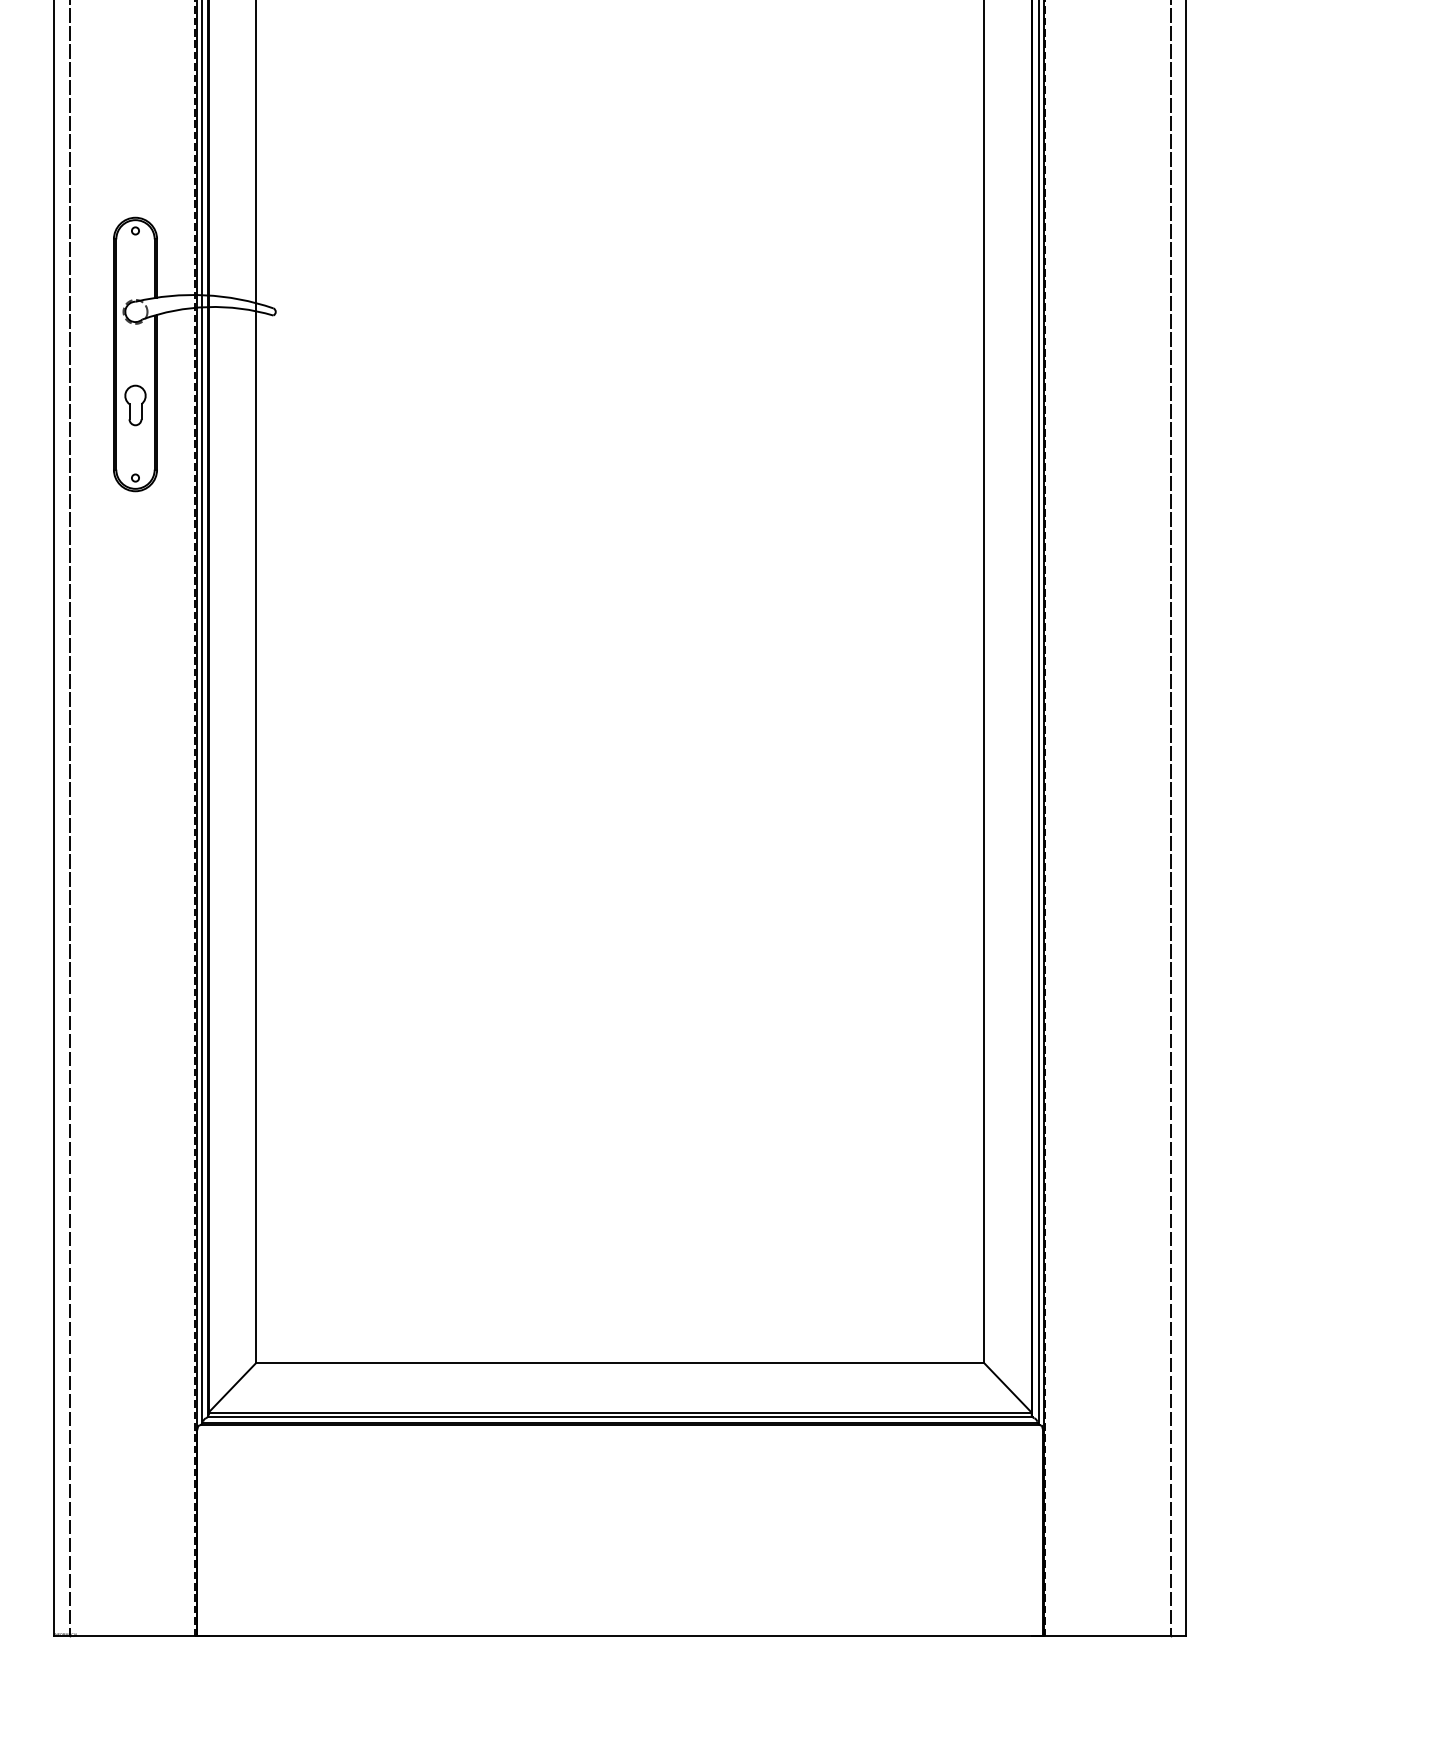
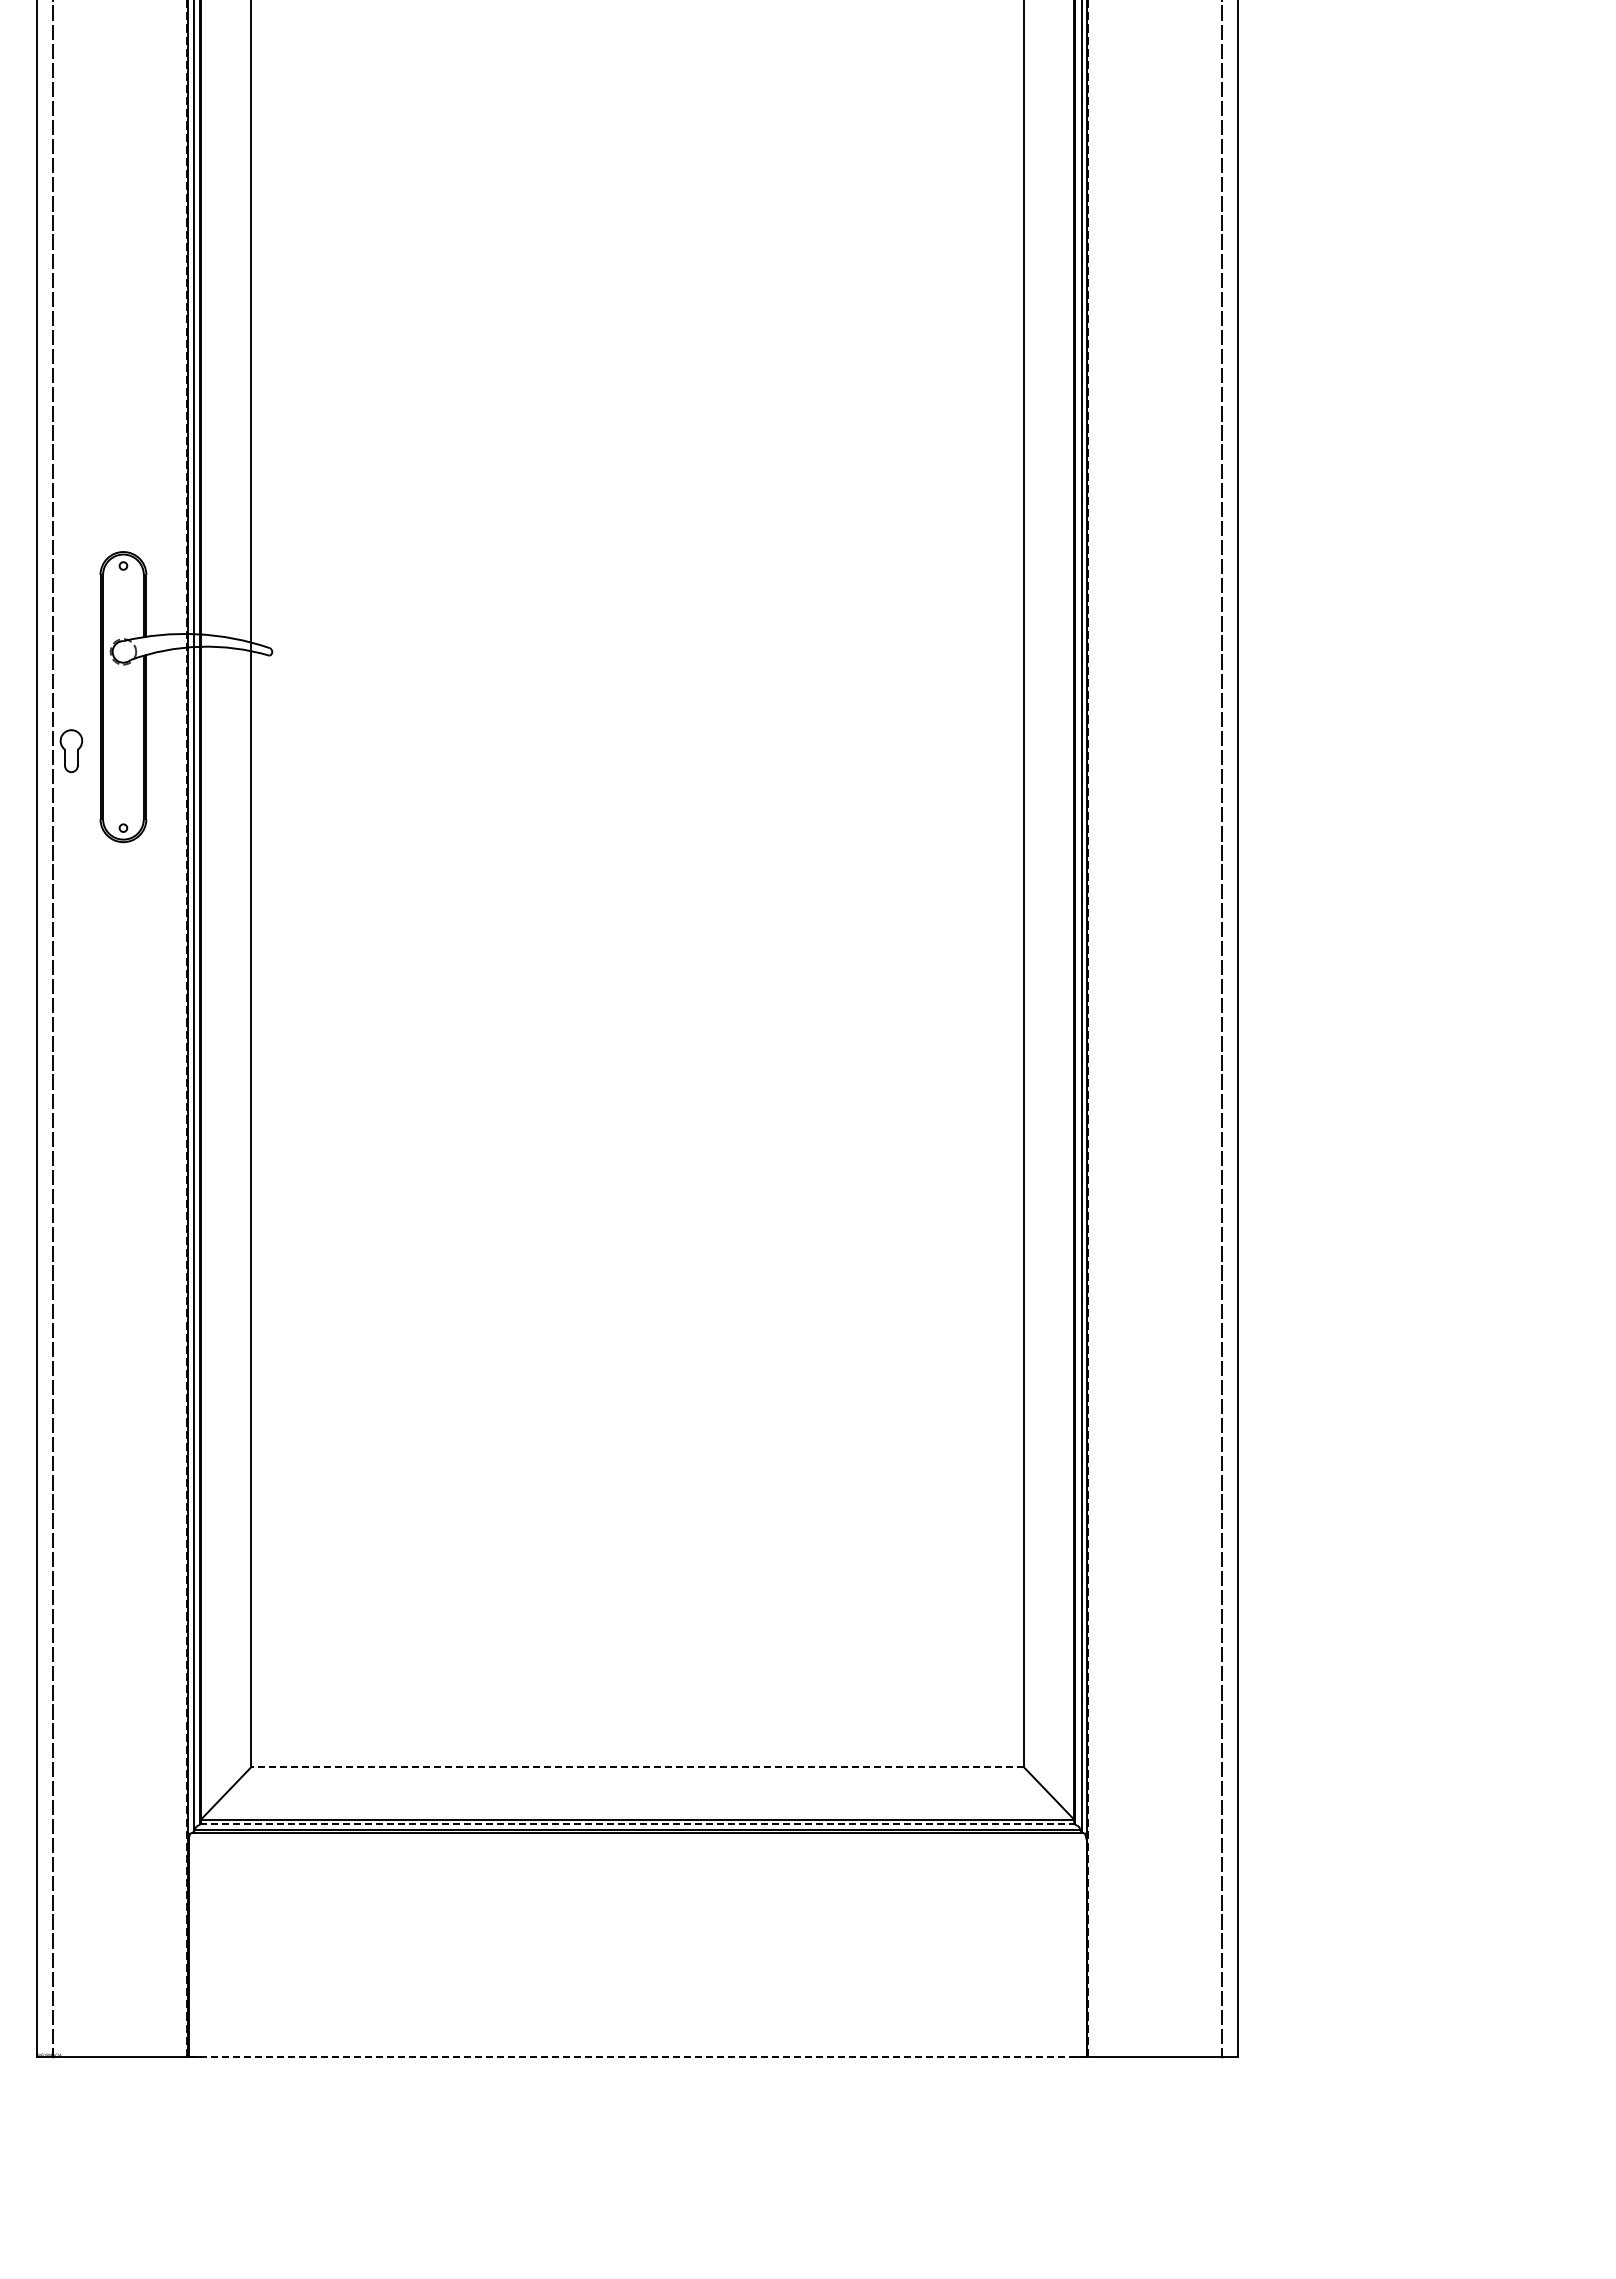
part: (135, 405) -> (71, 751), moved
line: (620, 1363) -> (637, 1767), solid -> dashed
line: (620, 1417) -> (637, 1824), solid -> dashed
line: (620, 1635) -> (637, 2056), solid -> dashed

